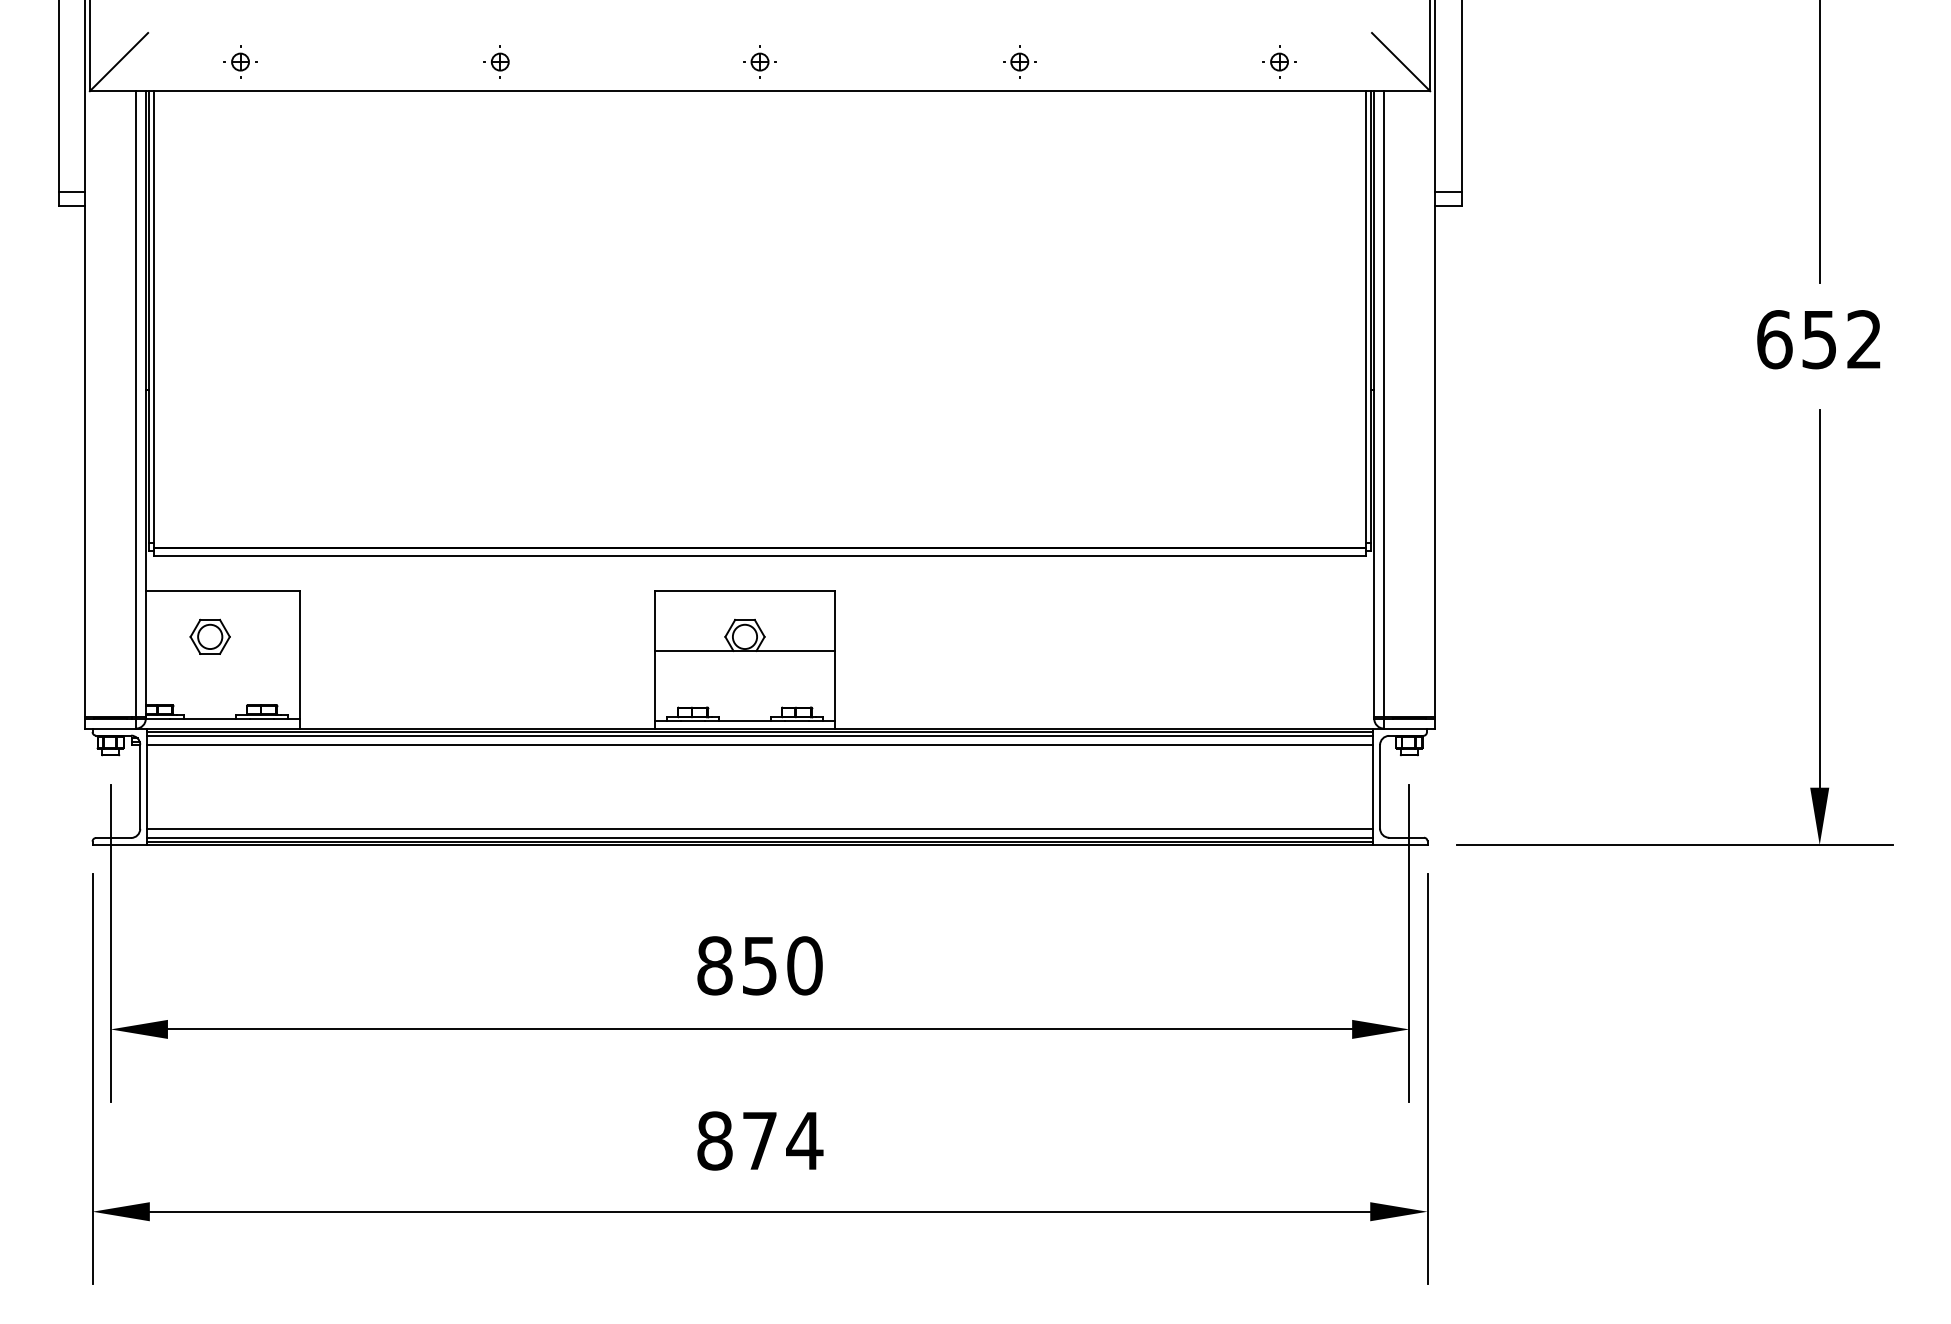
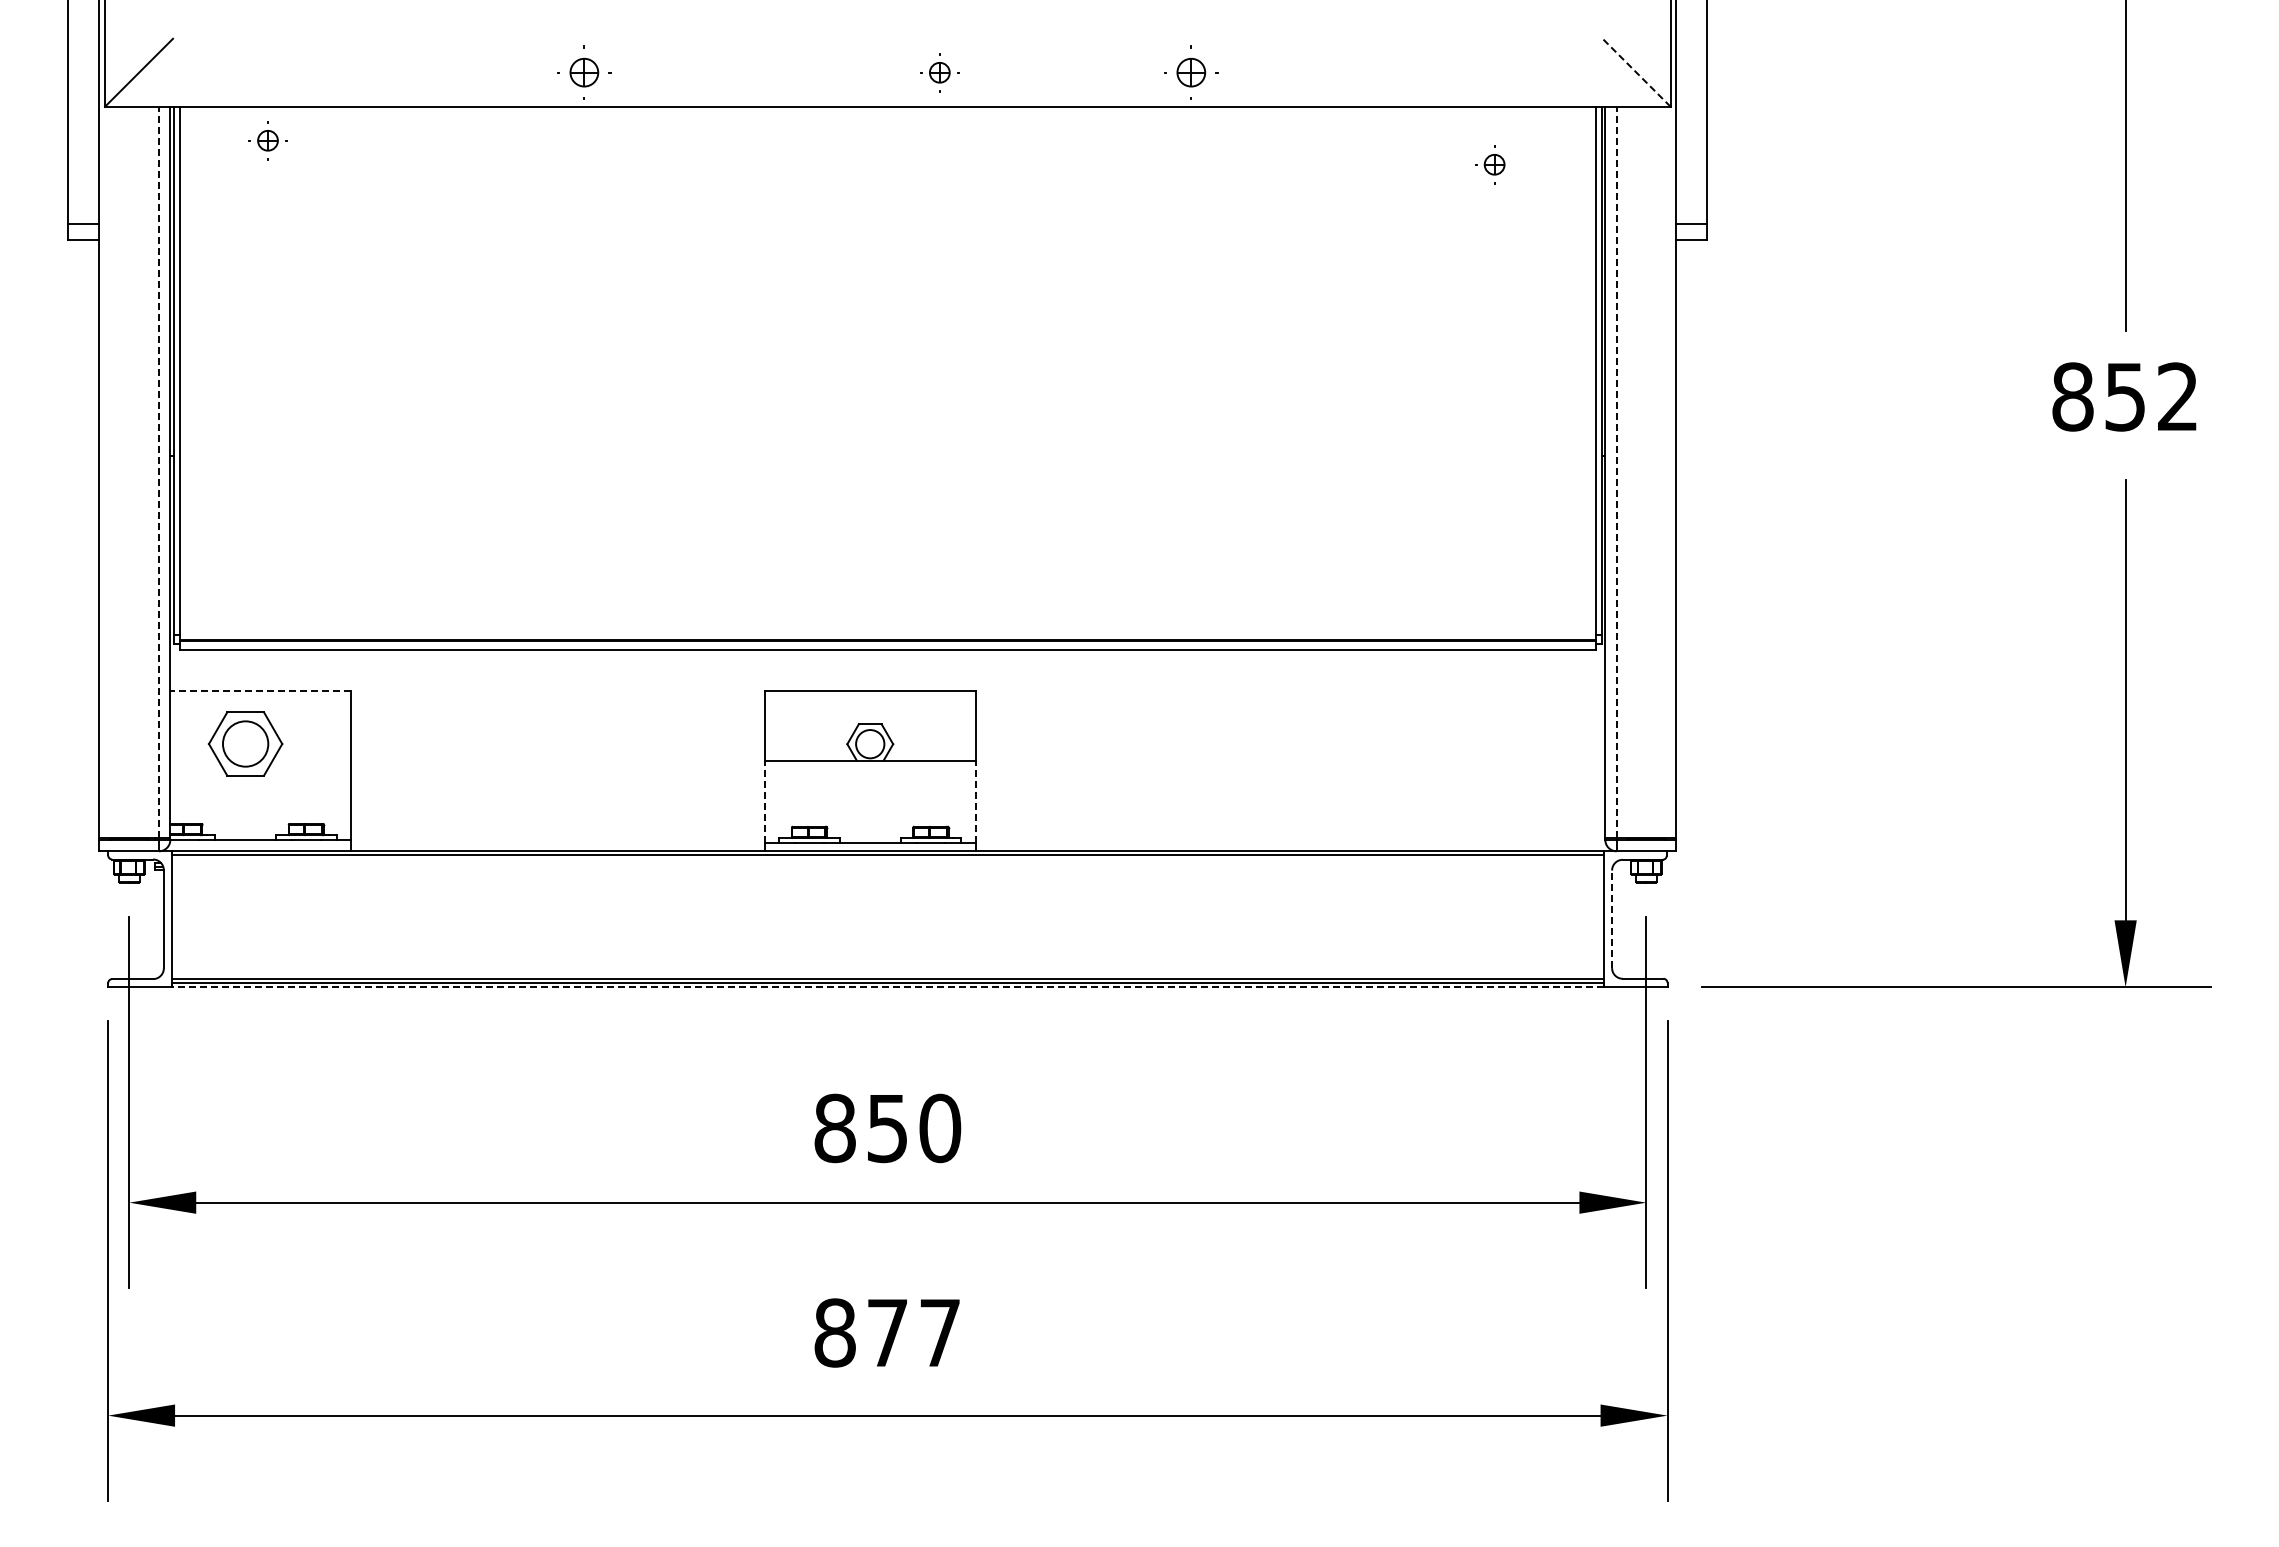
part: (240, 61) -> (267, 140), moved
part: (500, 61) -> (584, 72), size x1.4
part: (759, 61) -> (939, 72), moved
part: (1019, 61) -> (1190, 72), size x1.4
part: (1275, 61) -> (1490, 164), moved
line: (1400, 61) -> (1636, 72), solid -> dashed
text: (1775, 339) -> (2073, 396), 652 -> 852
line: (136, 404) -> (159, 472), solid -> dashed
line: (1383, 404) -> (1616, 472), solid -> dashed
line: (222, 590) -> (260, 690), solid -> dashed
part: (210, 637) -> (245, 744), size x1.6
line: (654, 685) -> (764, 801), solid -> dashed
line: (835, 685) -> (975, 801), solid -> dashed
line: (759, 735) -> (887, 859), removed
line: (759, 745) -> (887, 870), removed
line: (1380, 786) -> (1612, 919), solid -> dashed
line: (759, 828) -> (887, 968), removed
line: (759, 845) -> (887, 987), solid -> dashed
text: (804, 1140) -> (939, 1332), 874 -> 877

